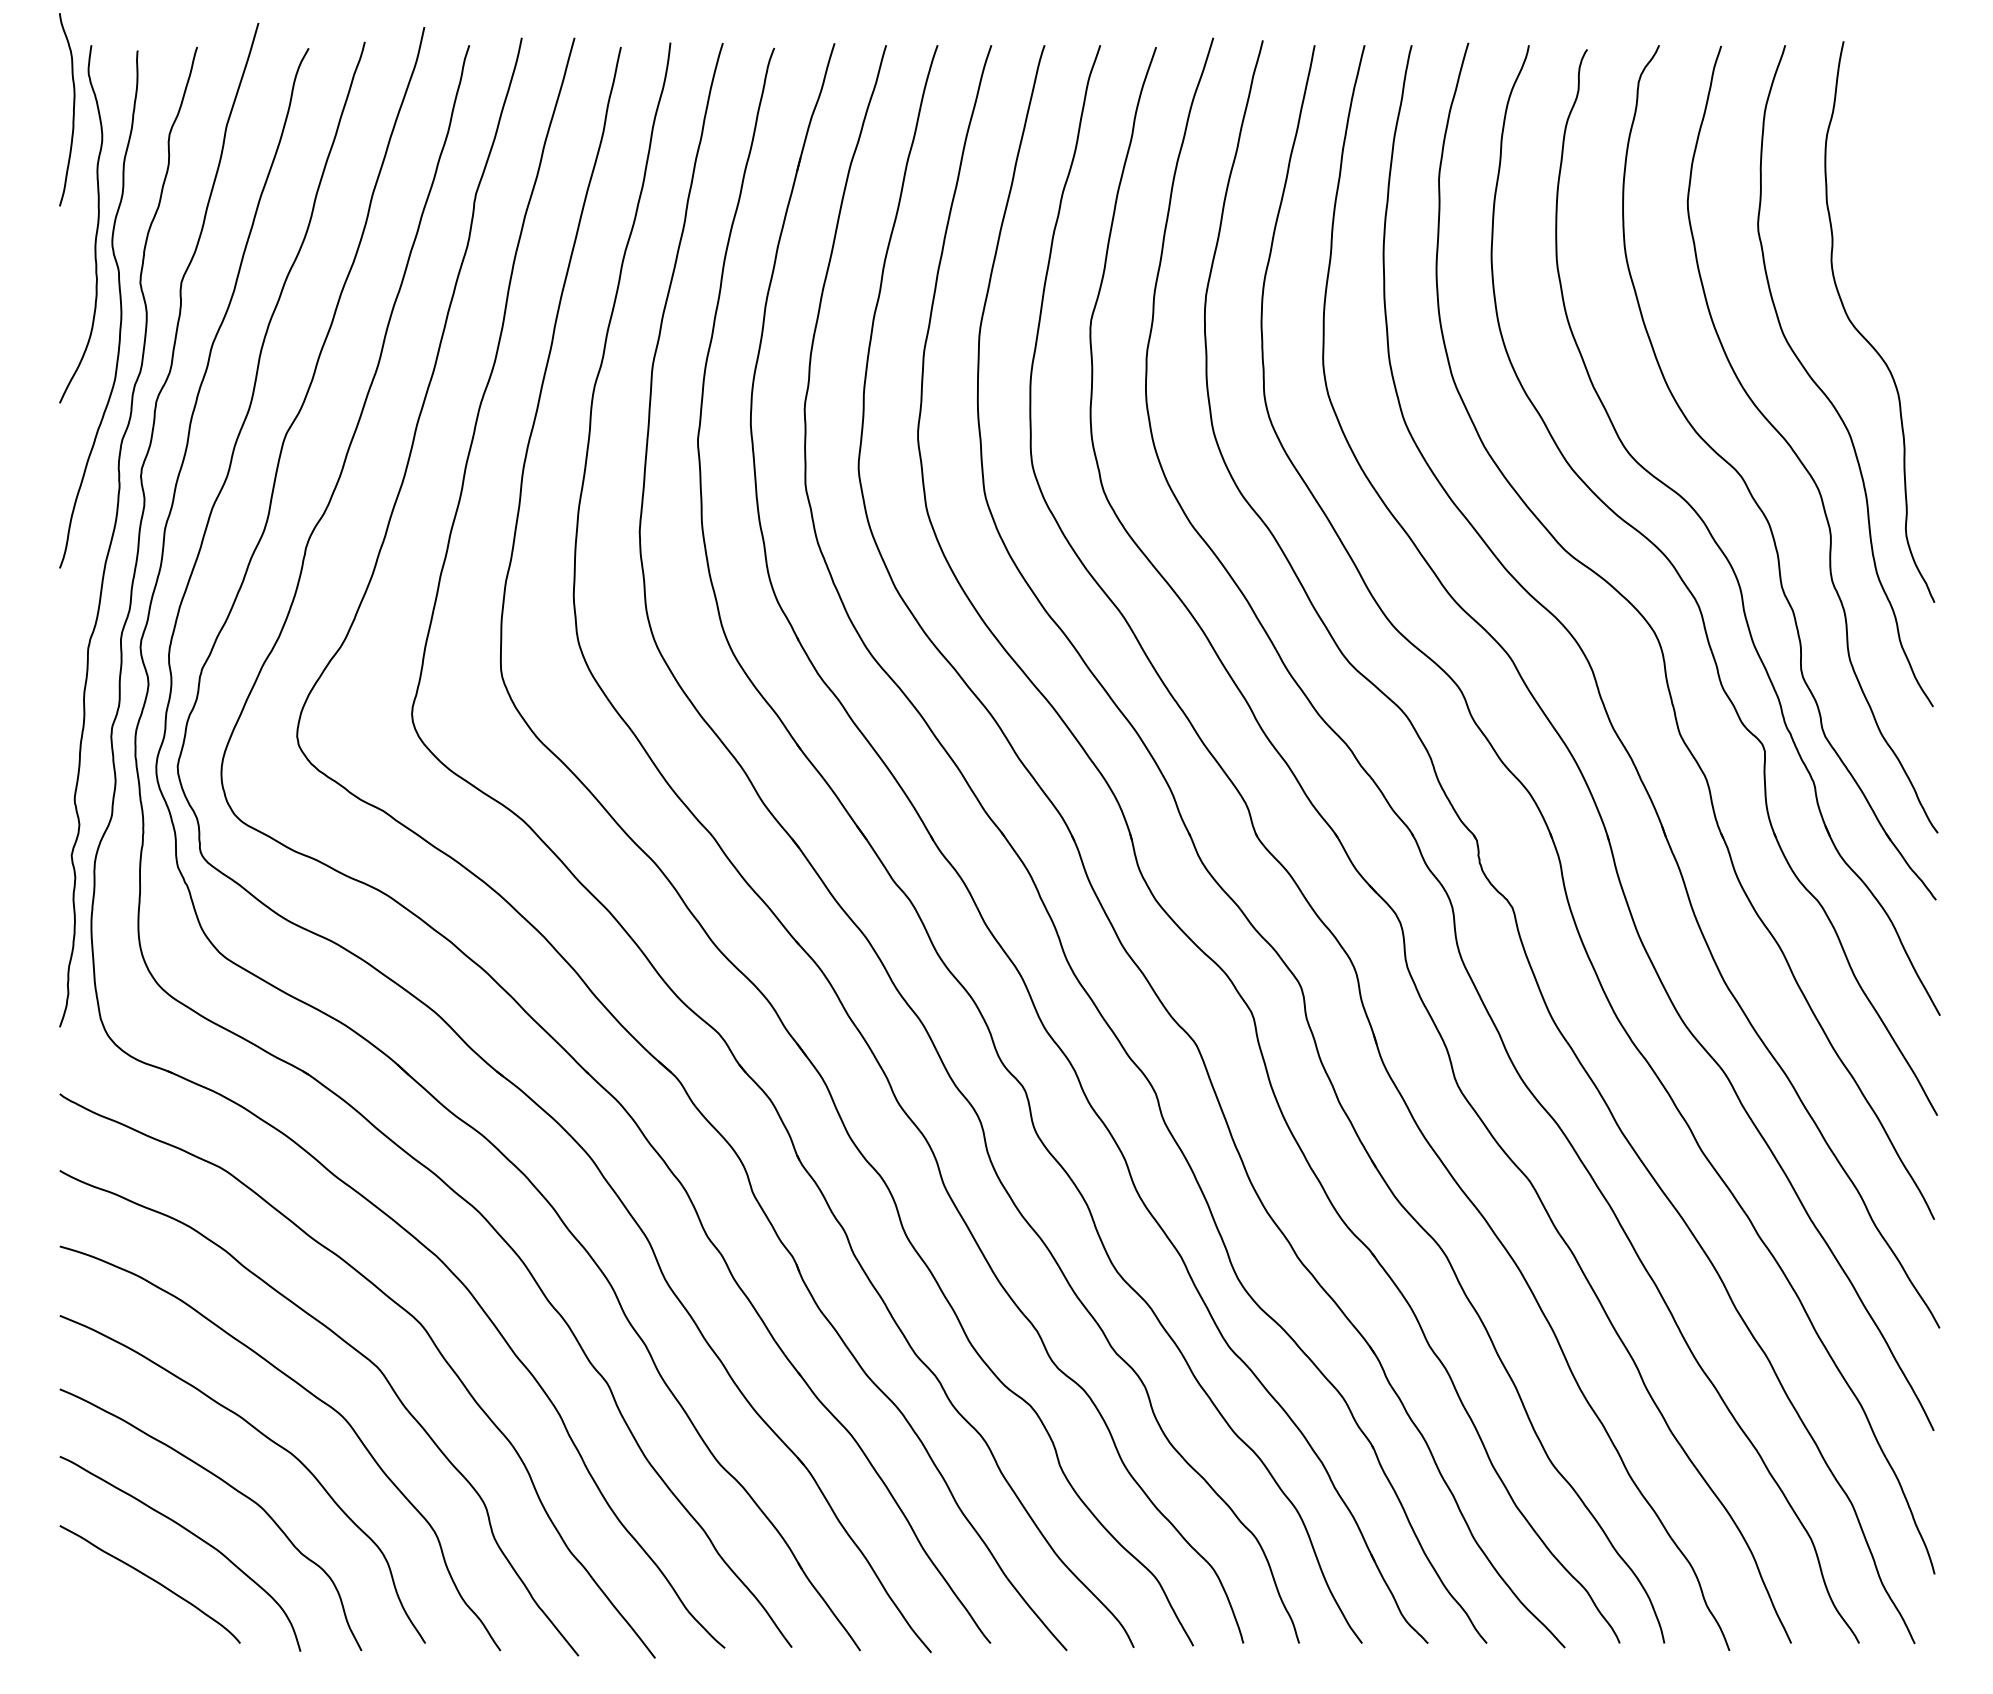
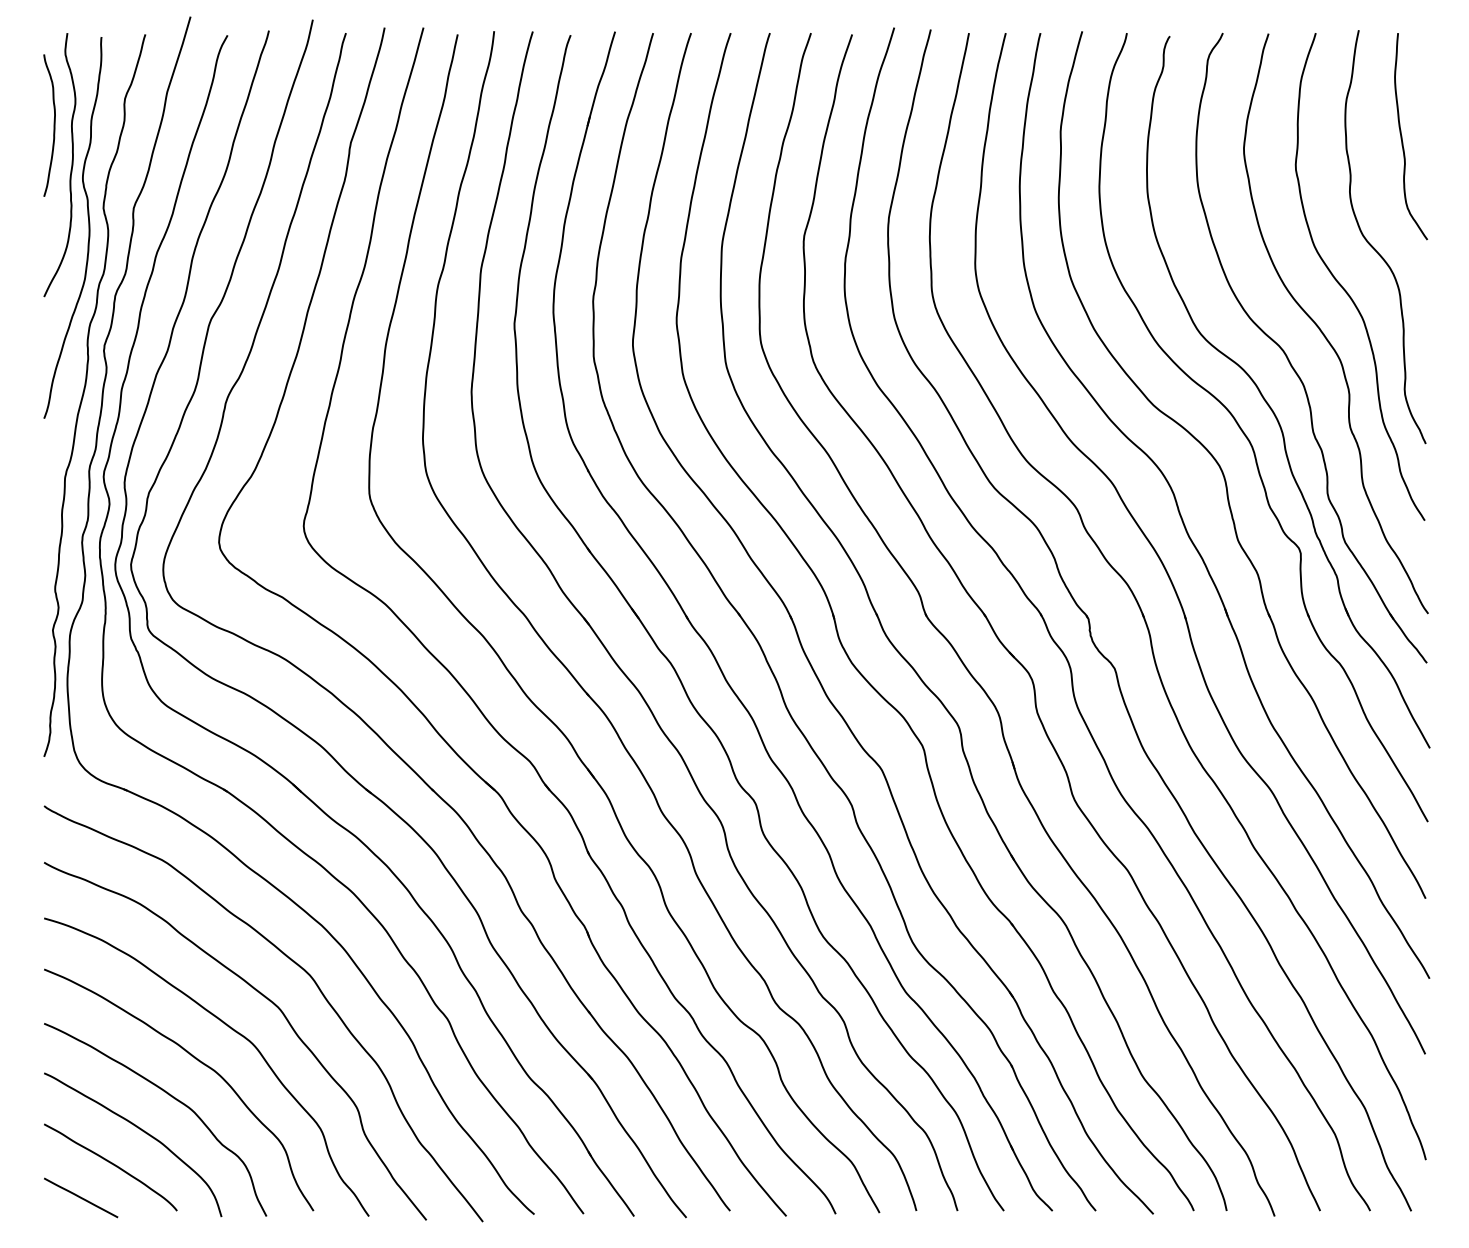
curve: (73, 109) -> (54, 125), moved
curve: (1902, 185) -> (1402, 136), added
line: (109, 1625) -> (80, 1197), added

